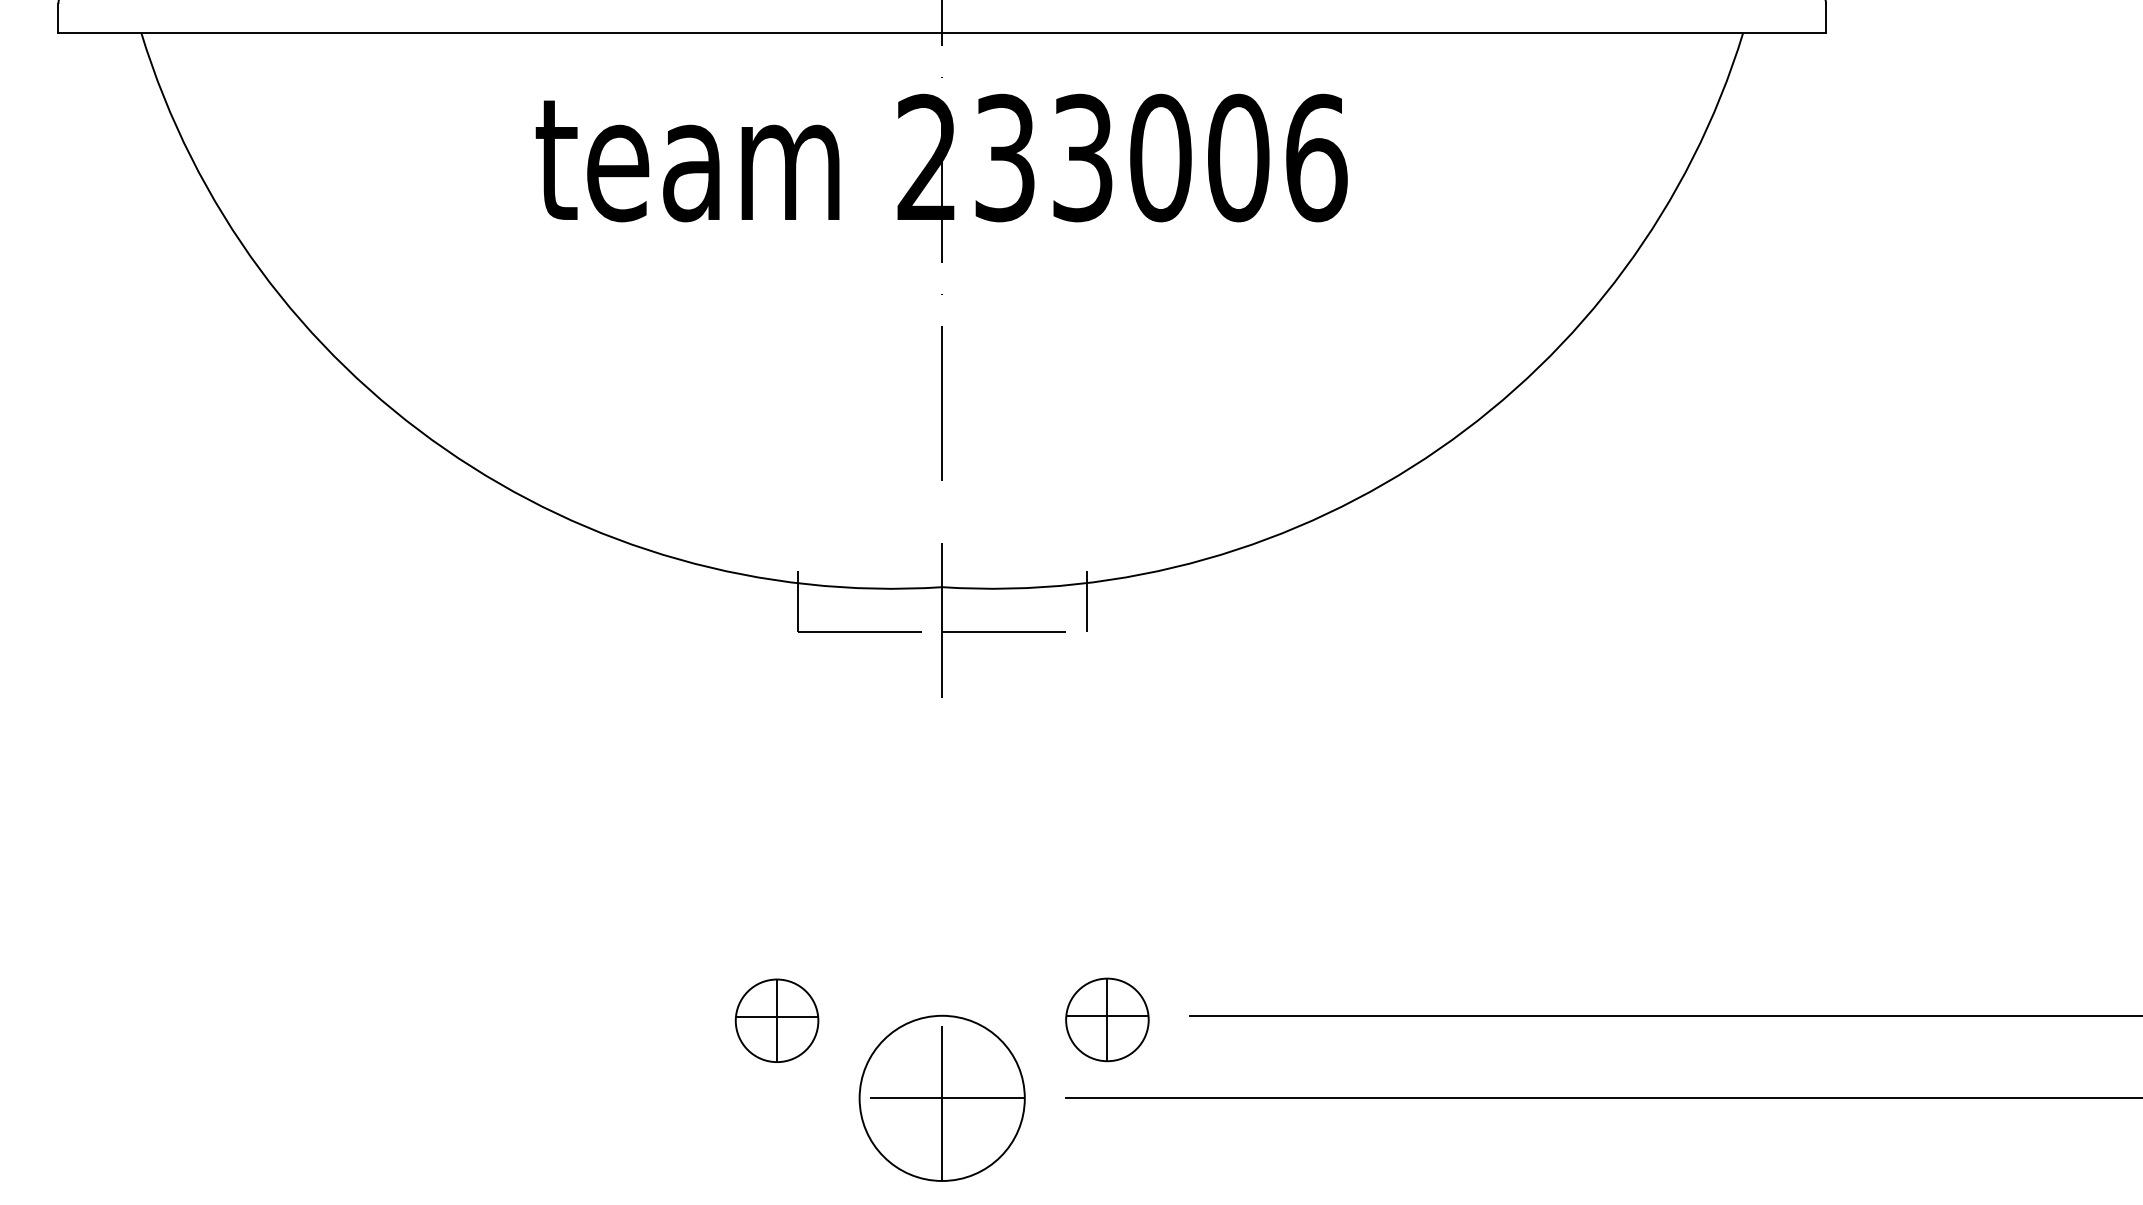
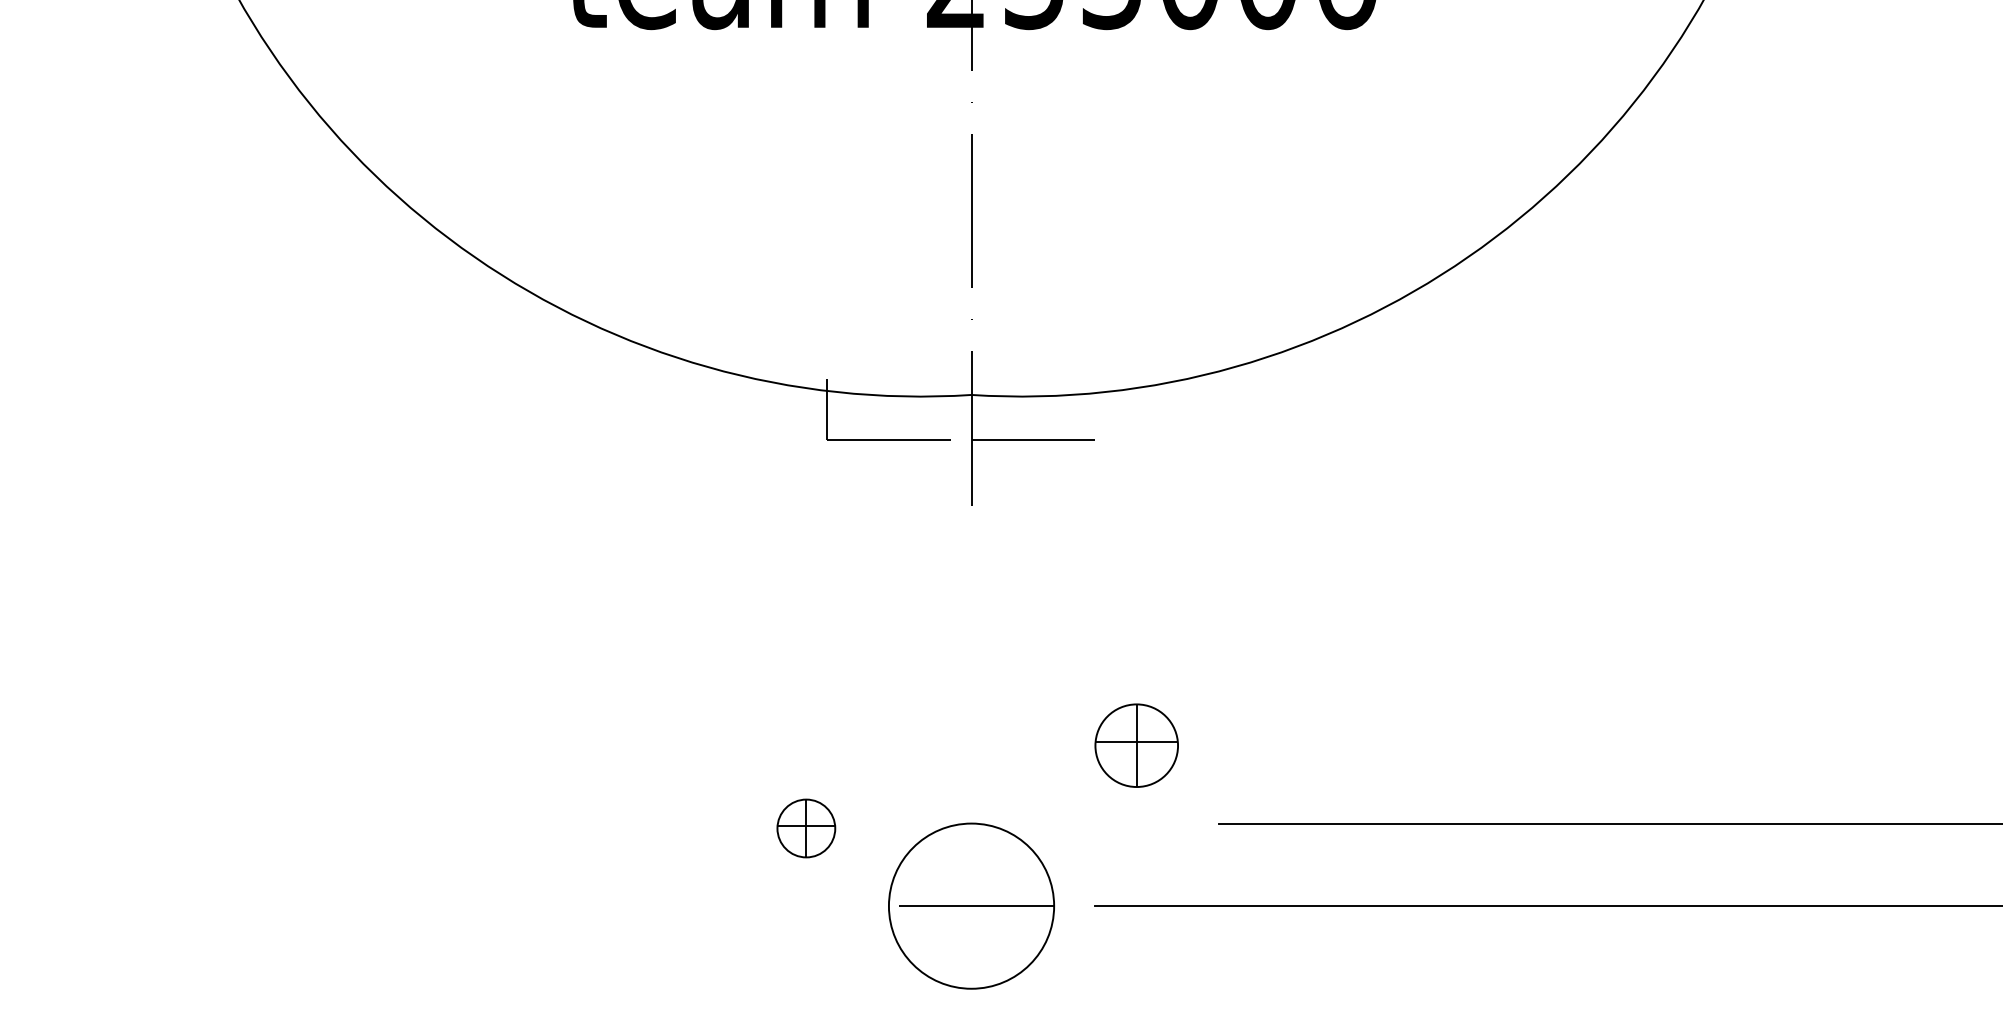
line: (1086, 601) -> (1115, 409), removed
part: (1107, 1019) -> (1136, 745), moved
part: (776, 1020) -> (805, 828), size x0.7
line: (942, 1097) -> (971, 905), removed

